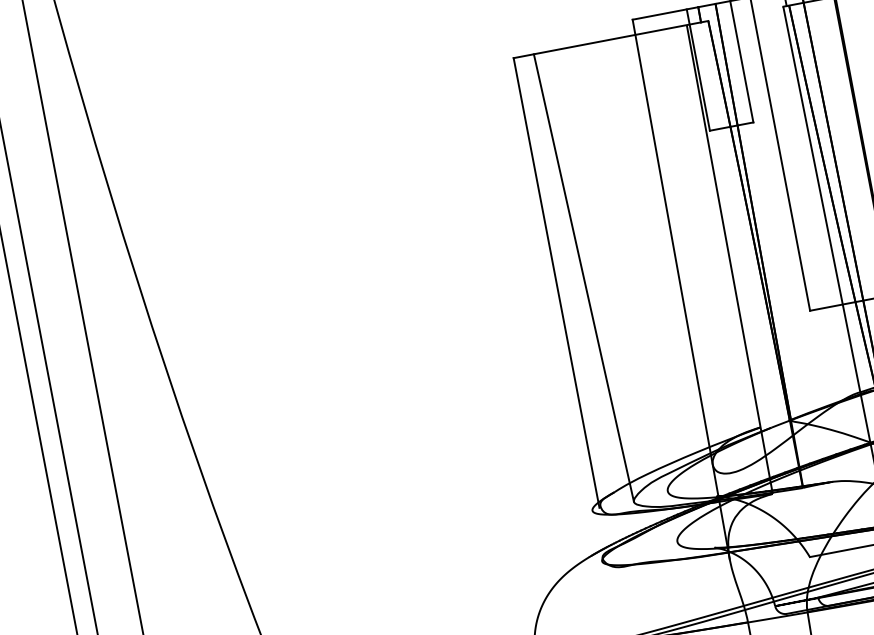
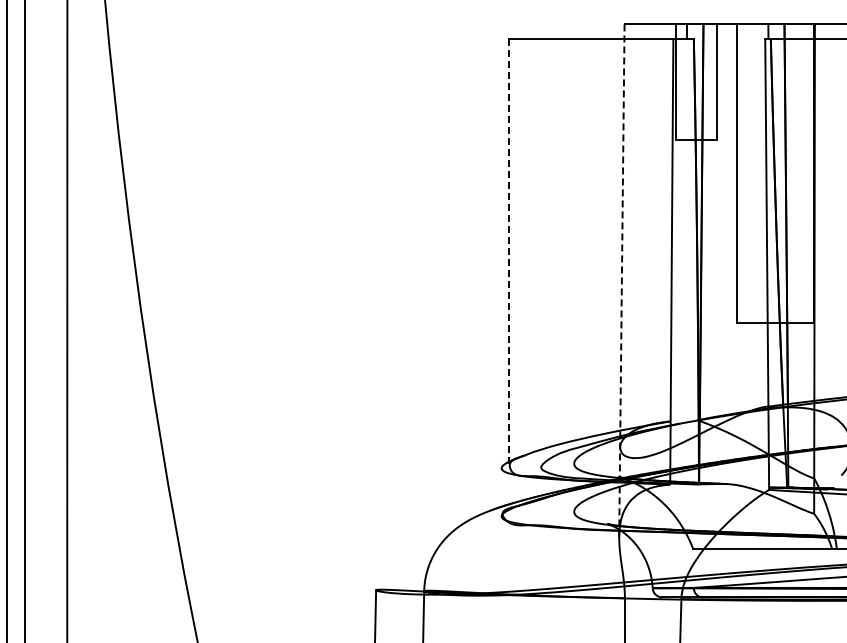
line: (583, 277) -> (534, 252), removed
line: (556, 283) -> (508, 253), solid -> dashed
line: (680, 290) -> (621, 281), solid -> dashed

